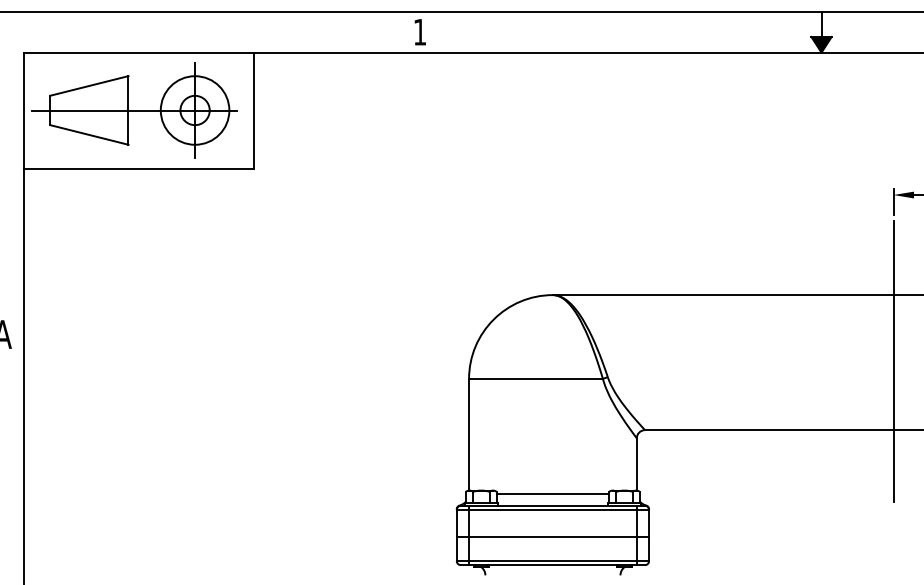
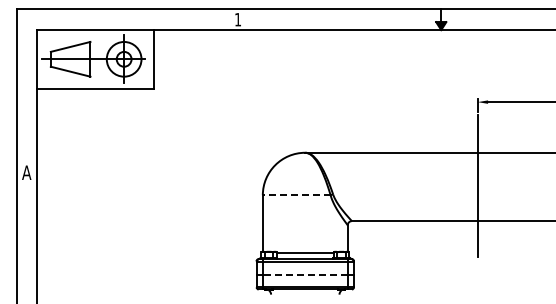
line: (535, 379) -> (296, 195), solid -> dashed
line: (551, 535) -> (304, 274), solid -> dashed

